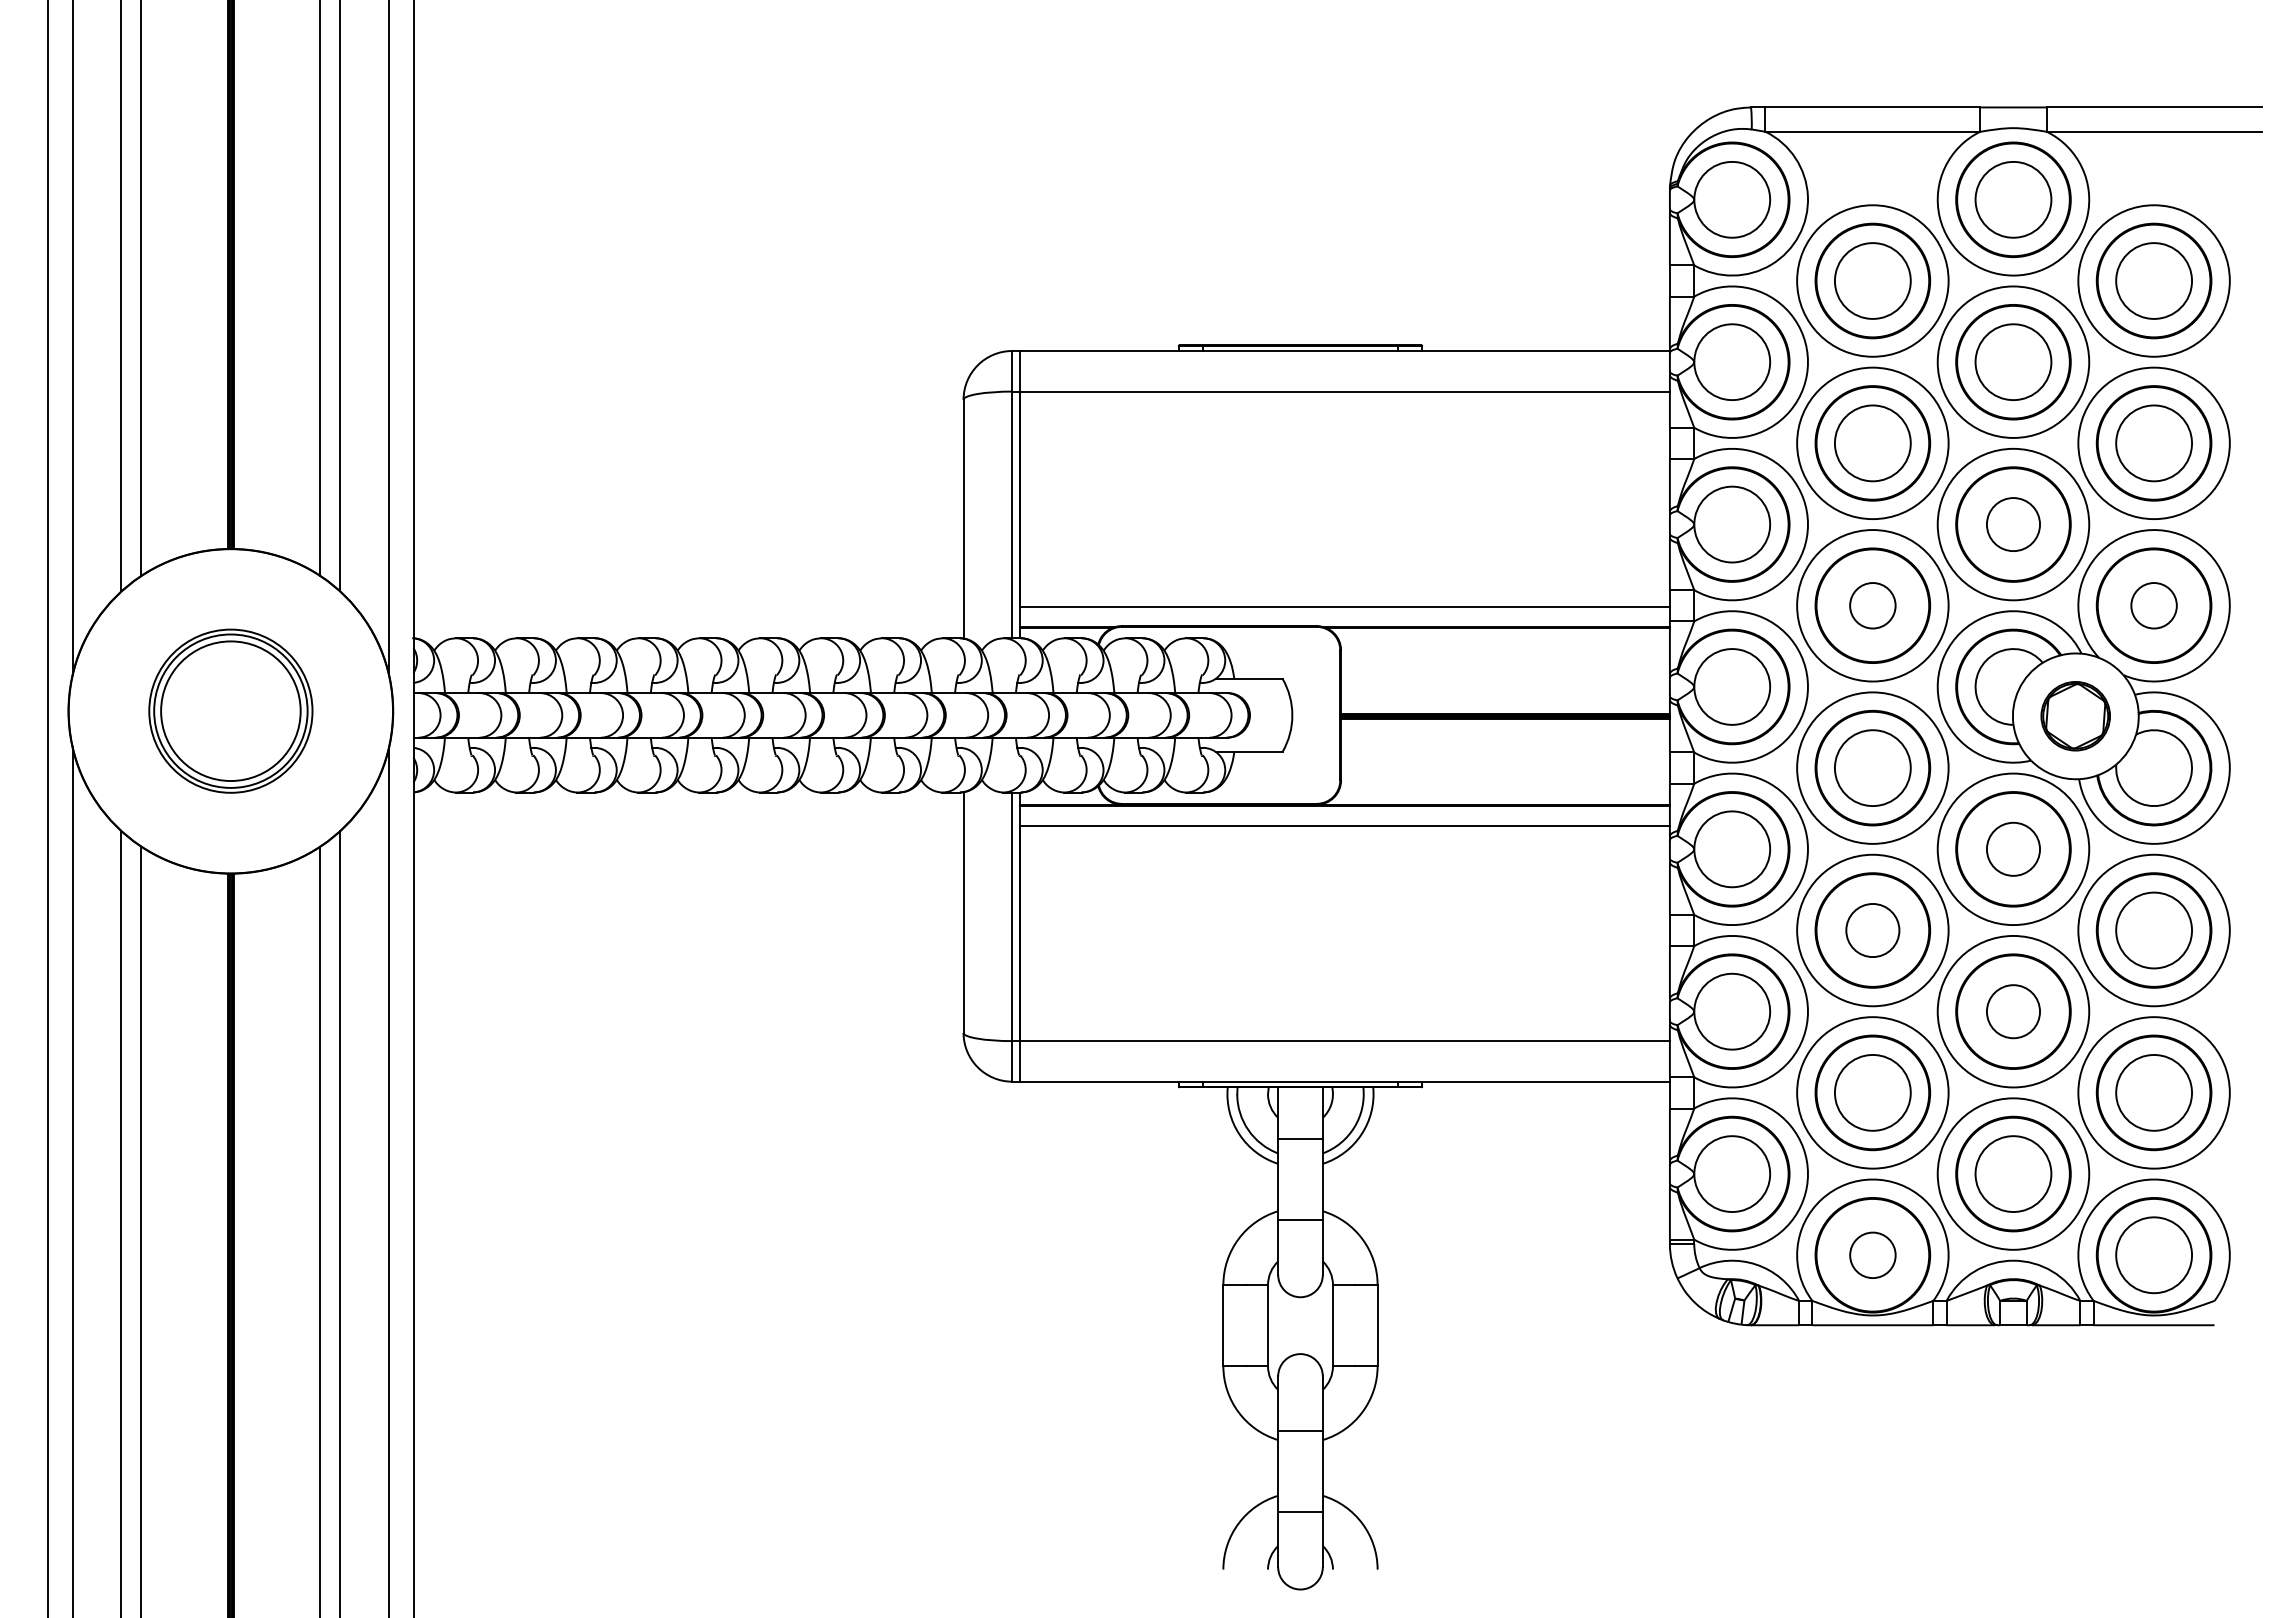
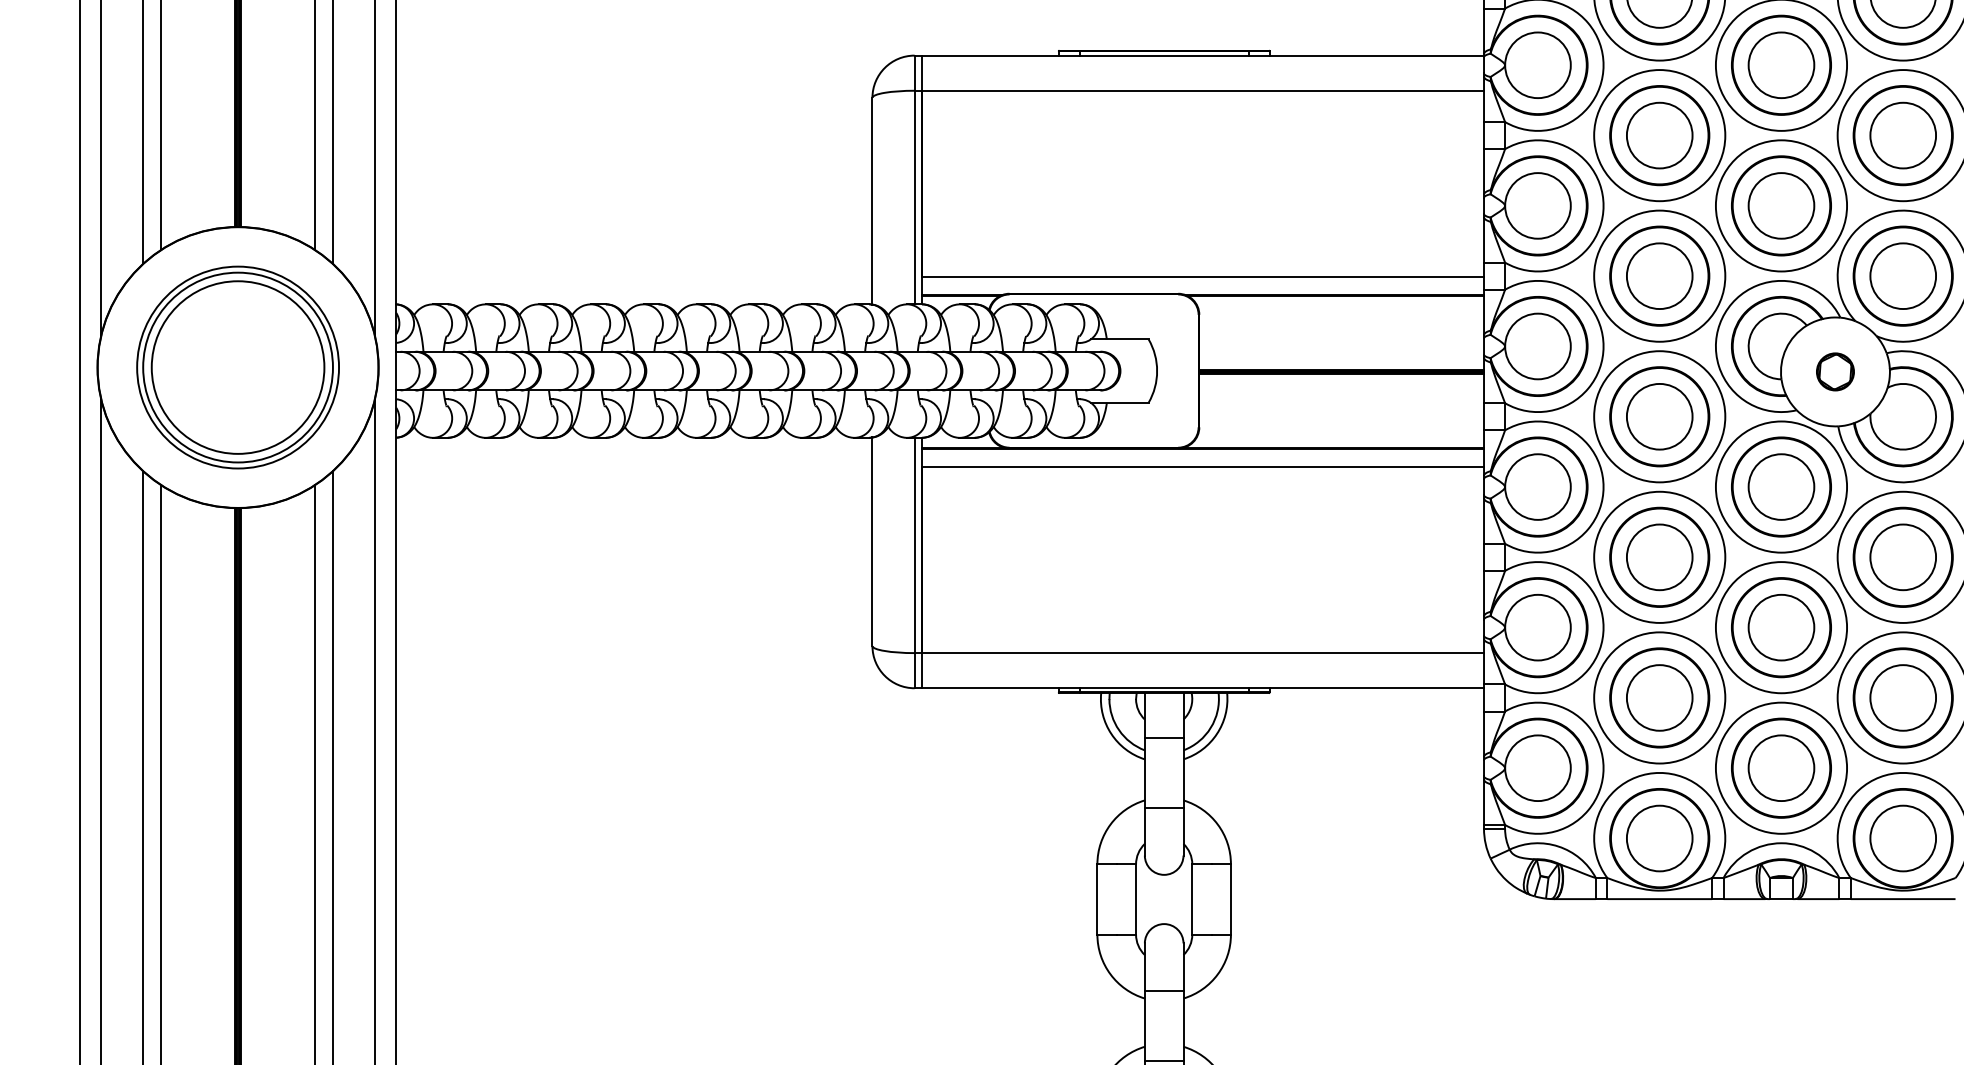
circle: (2013, 524) -> (1781, 205), size x1.43
circle: (1872, 605) -> (1659, 275), size x1.67
circle: (2154, 605) -> (1903, 275), size x1.67
part: (230, 710) -> (237, 366), size x1.43
part: (2075, 716) -> (1835, 372), size x0.62
circle: (2013, 849) -> (1781, 487), size x1.43
circle: (1872, 930) -> (1659, 557), size x1.43
circle: (2013, 1011) -> (1781, 627), size x1.43
circle: (1872, 1255) -> (1659, 838), size x1.67

